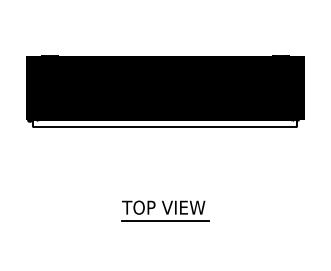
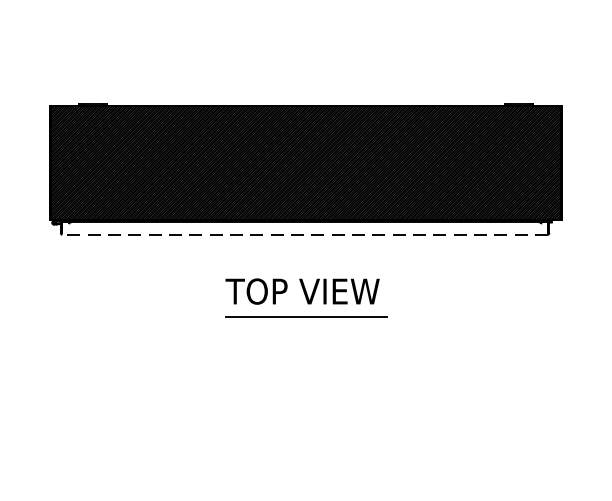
line: (164, 126) -> (304, 233), solid -> dashed
part: (165, 210) -> (306, 296), moved

